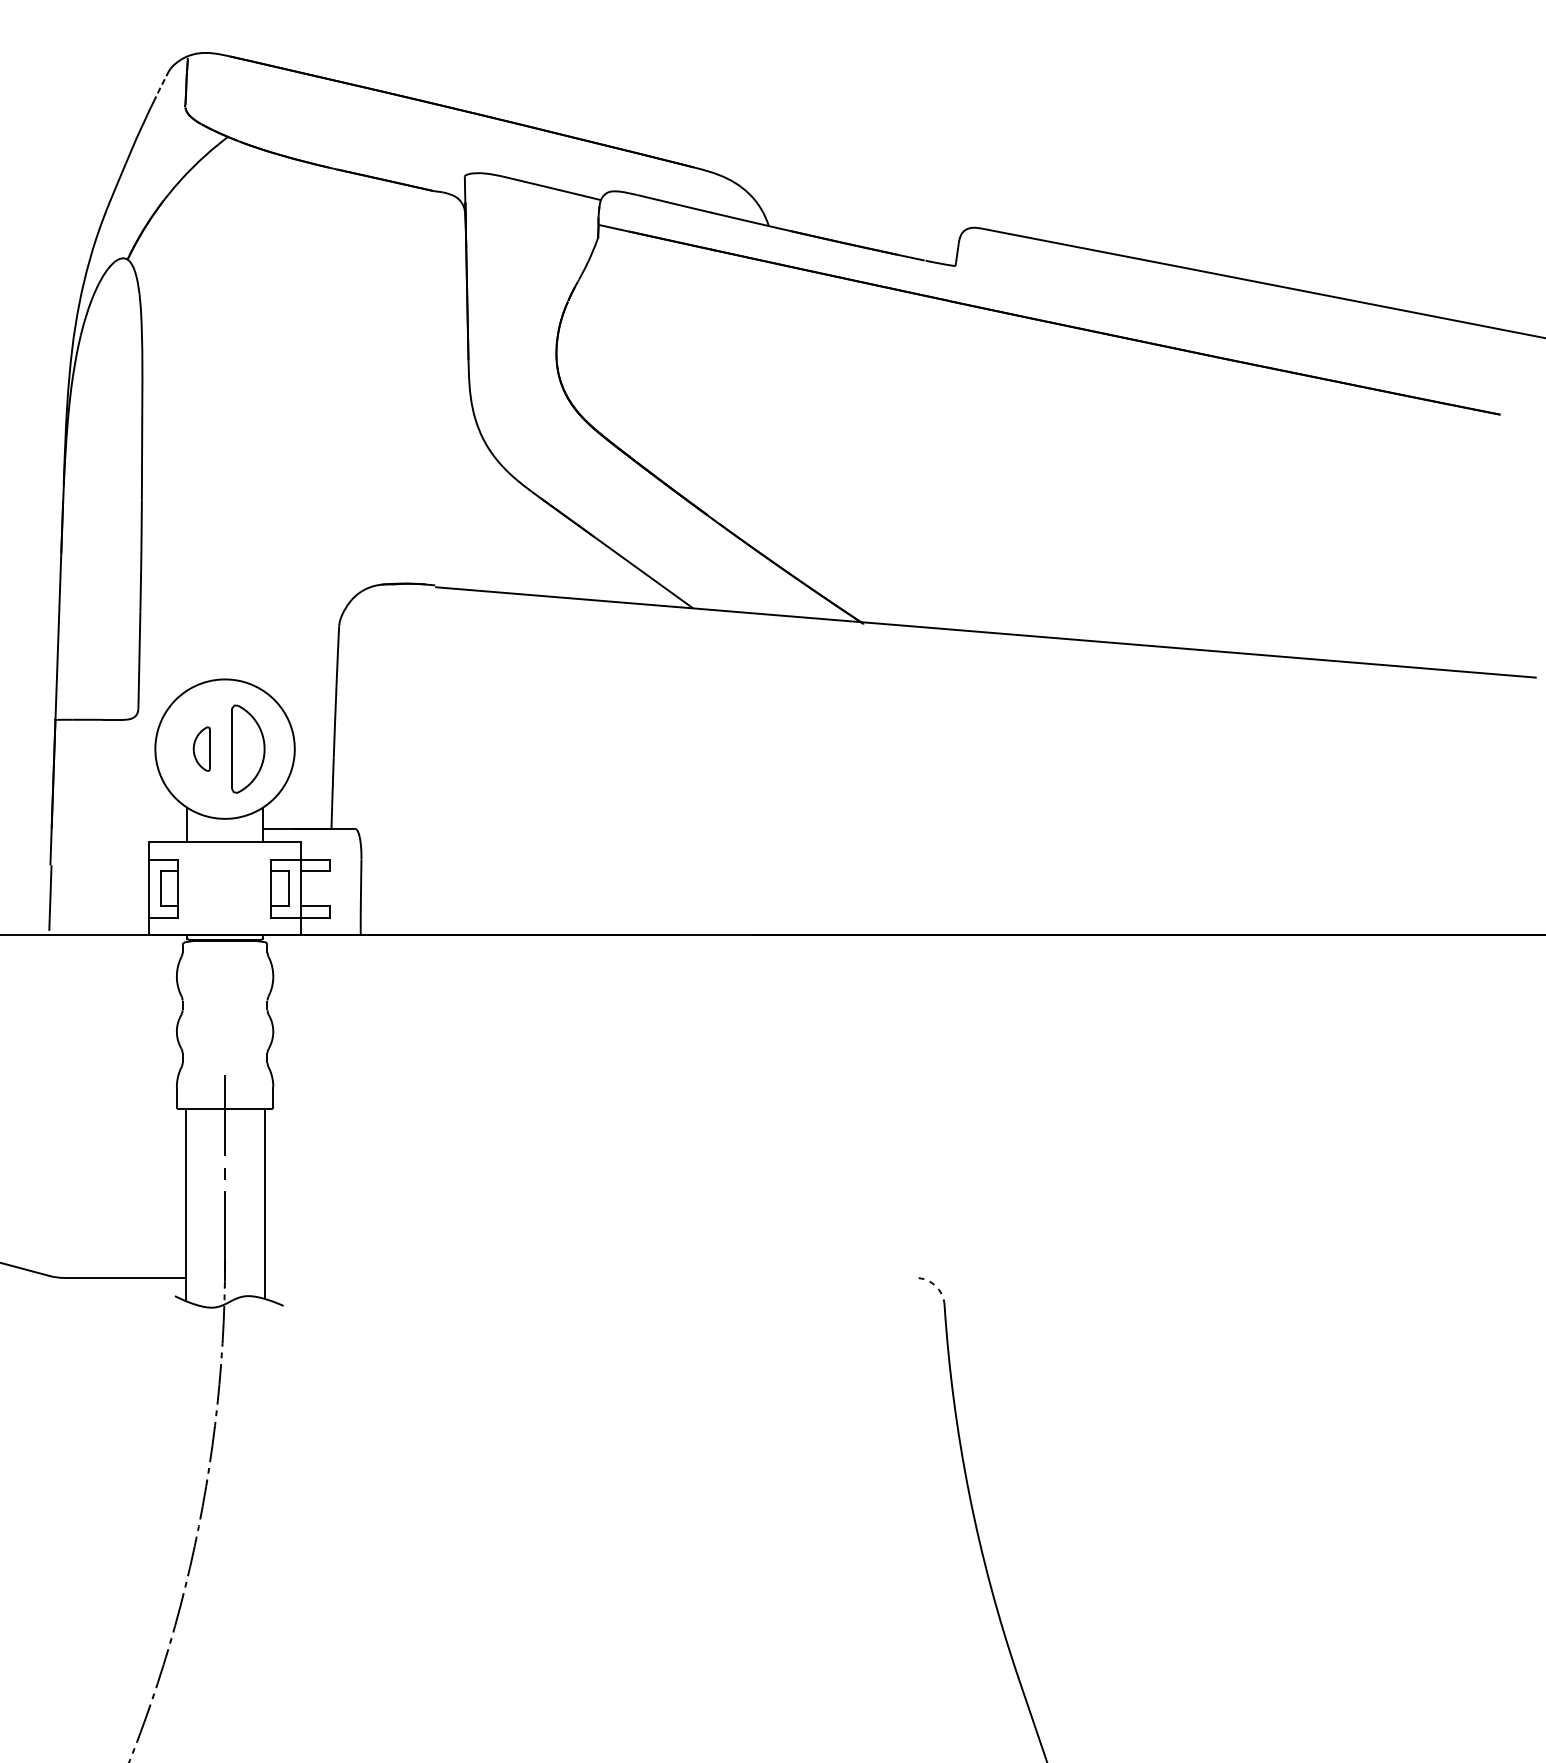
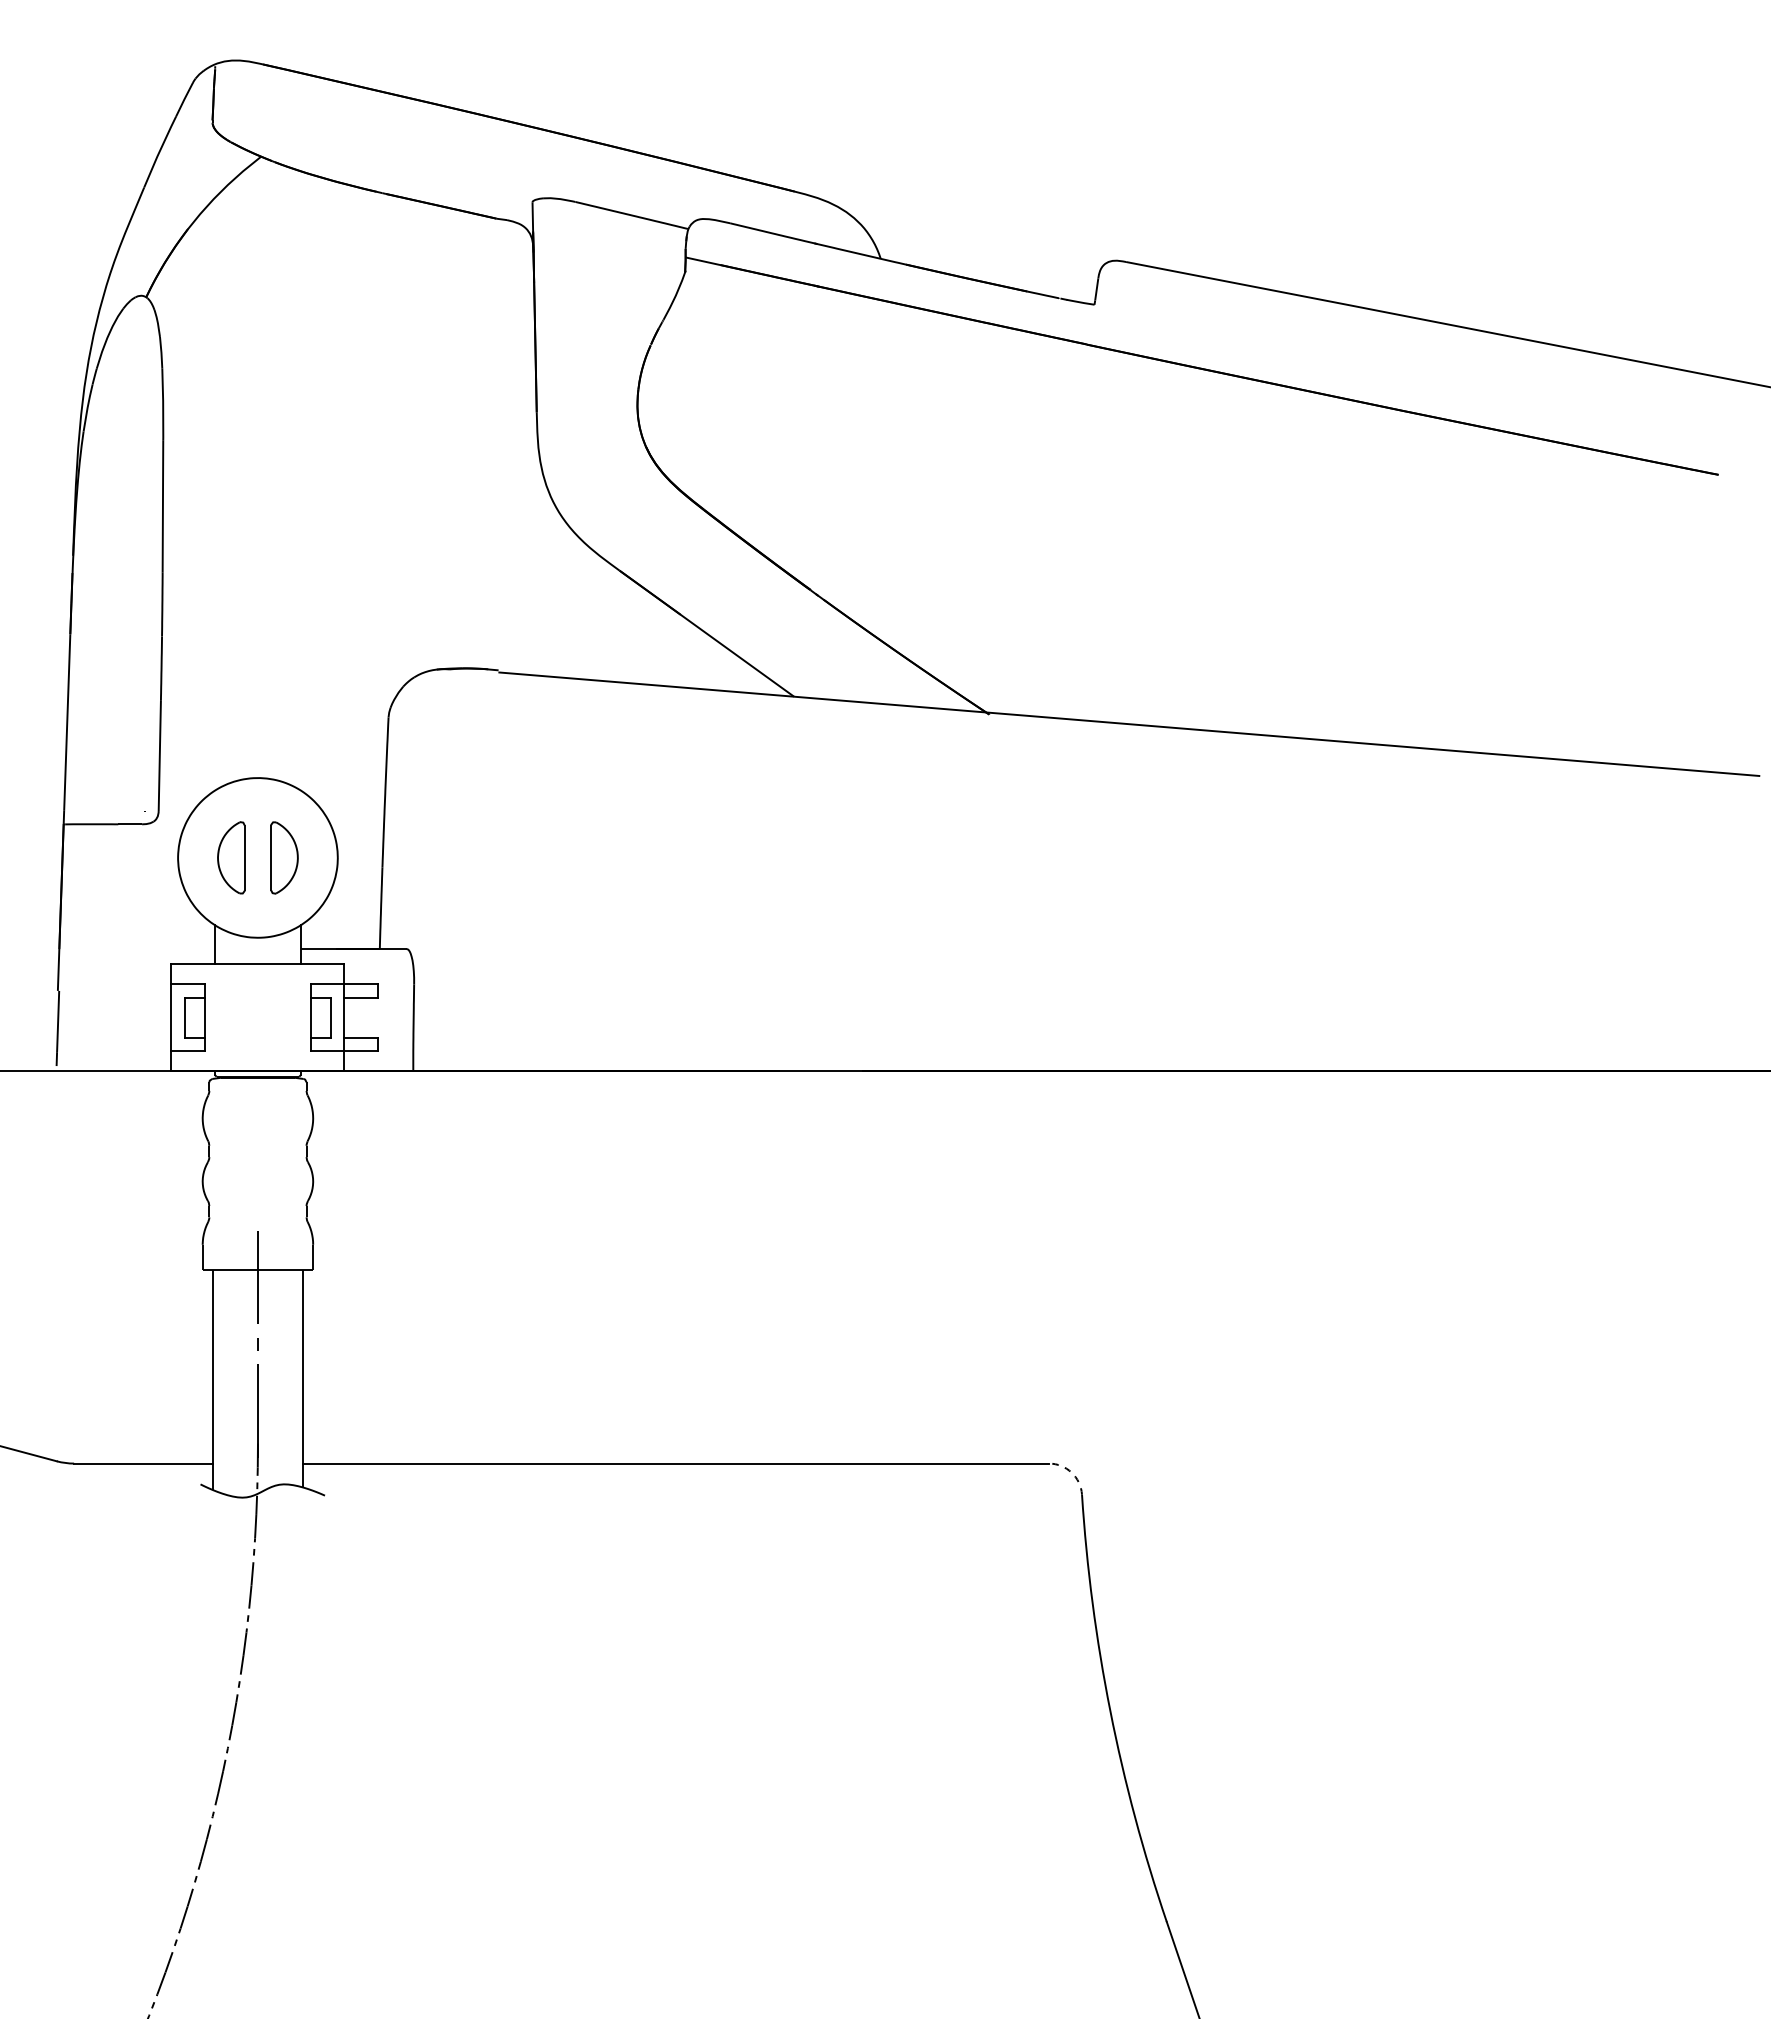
line: (160, 86) -> (184, 99), dashed -> solid
part: (201, 748) -> (231, 857), size x1.43
part: (248, 748) -> (284, 857), size x0.71
line: (589, 1277) -> (675, 1463), added

